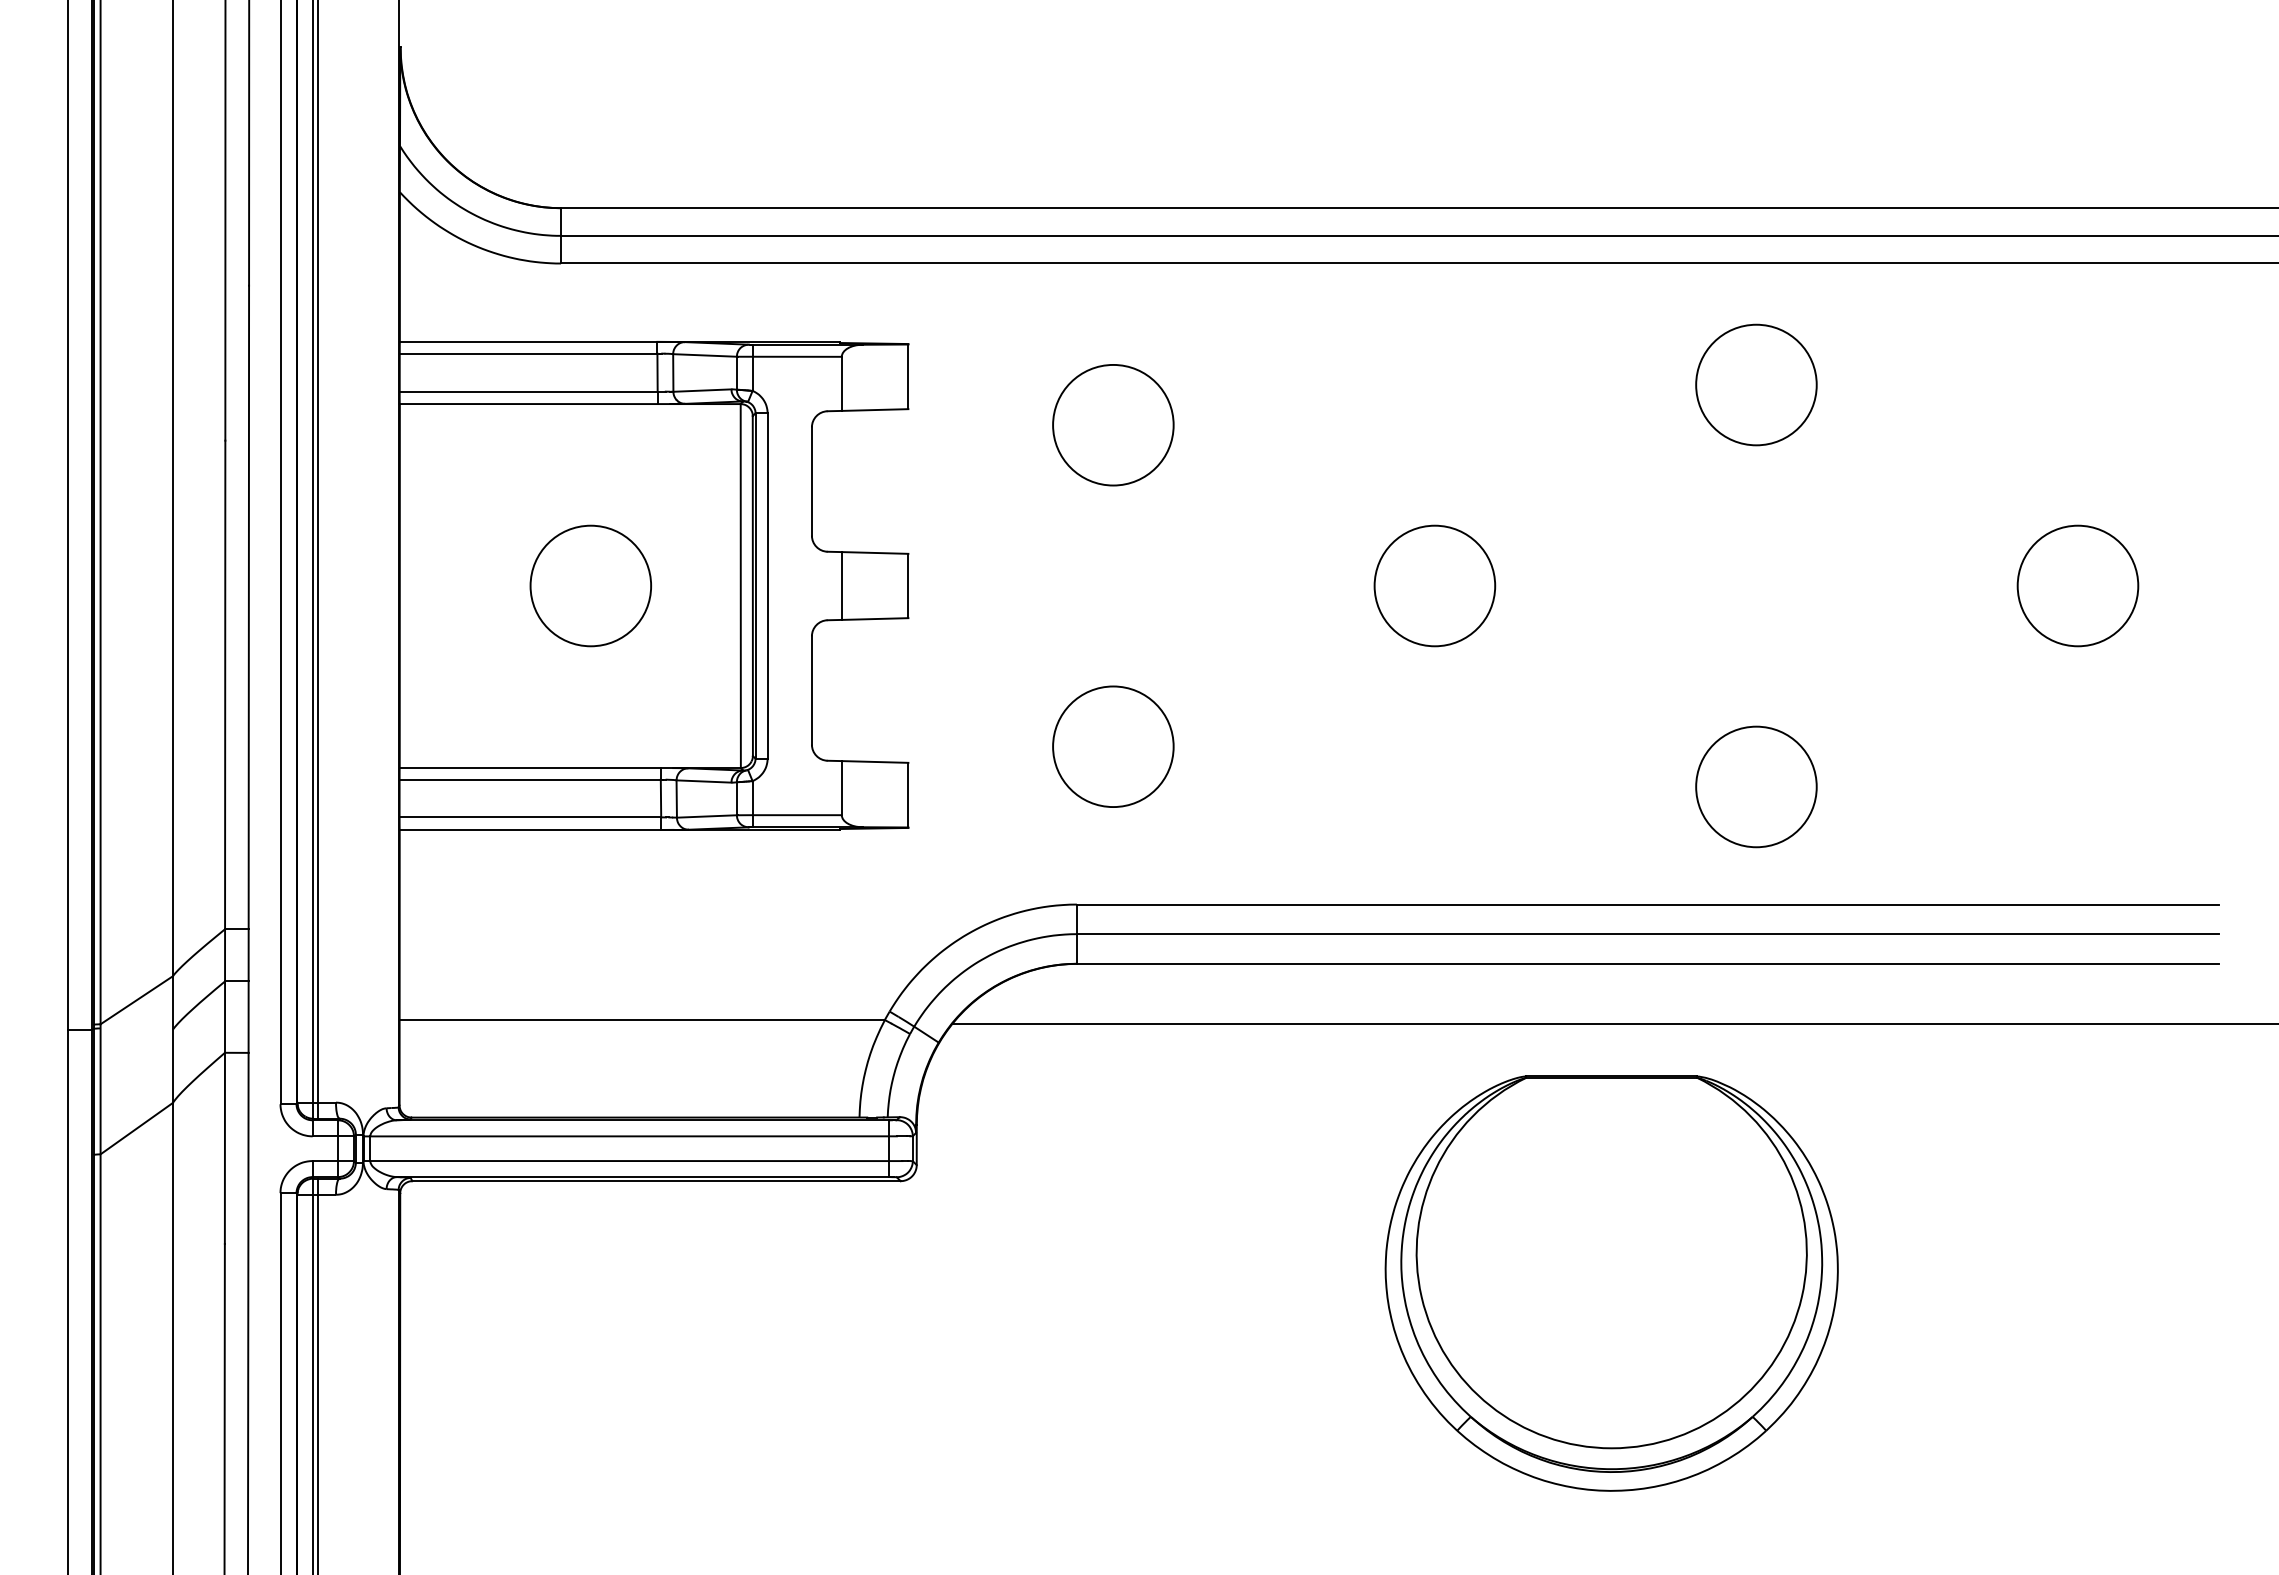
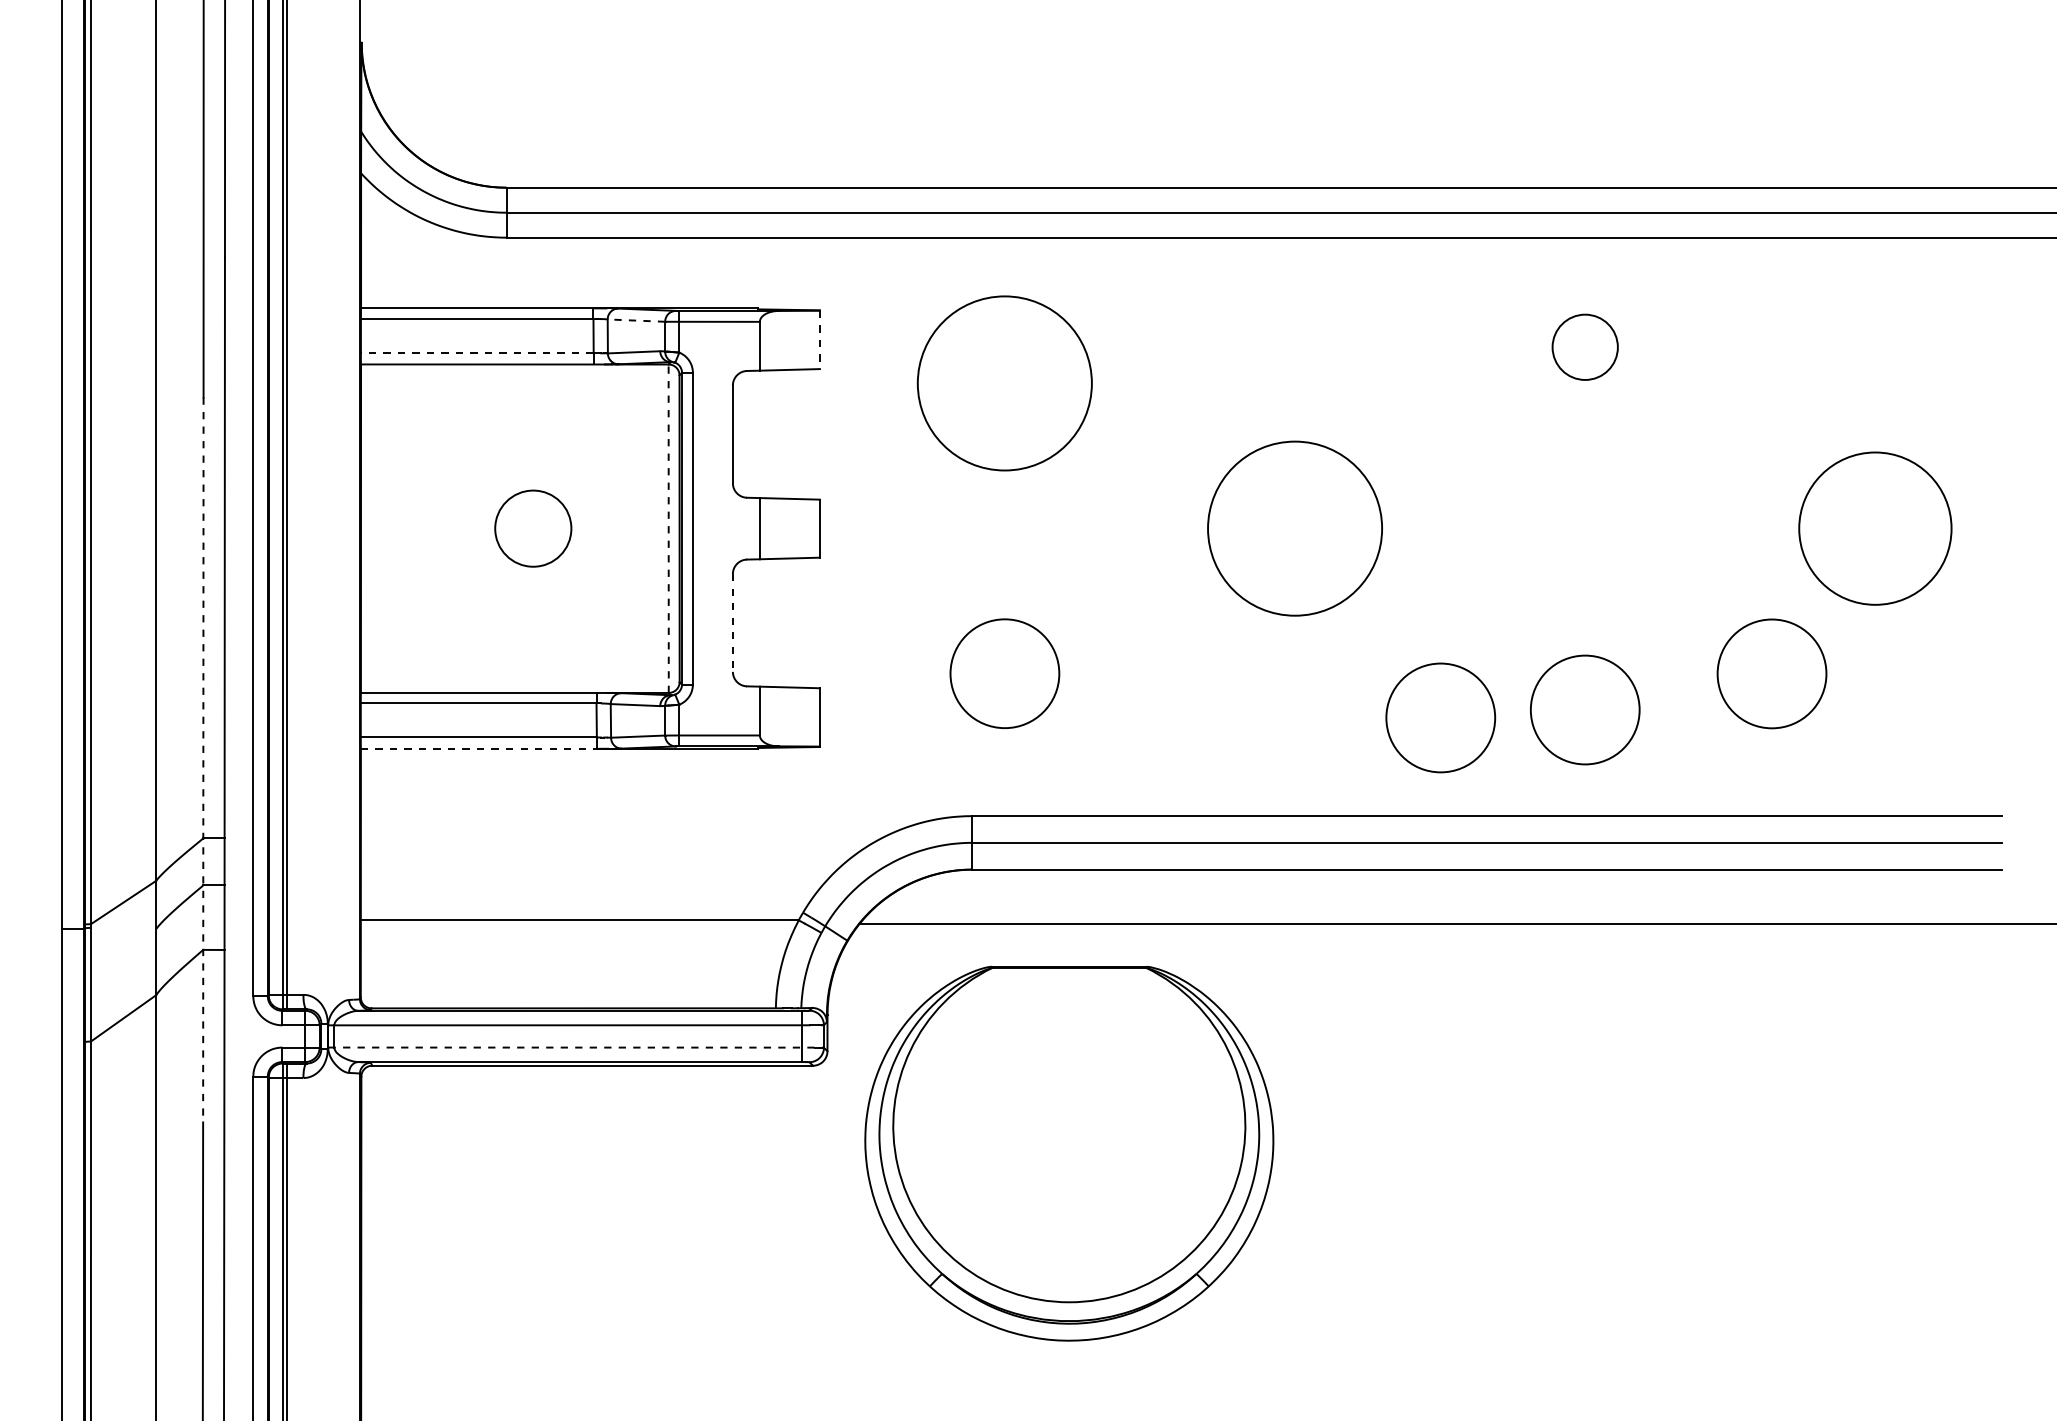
line: (705, 355) -> (636, 320), solid -> dashed
line: (908, 377) -> (820, 340), solid -> dashed
circle: (1756, 384) -> (1585, 346), size x0.6
line: (528, 391) -> (477, 353), solid -> dashed
circle: (1113, 425) -> (1005, 383), size x1.6
circle: (590, 585) -> (533, 528), size x0.7
circle: (1434, 585) -> (1294, 528), size x1.6
circle: (2077, 585) -> (1874, 528), size x1.4
line: (740, 586) -> (668, 529), solid -> dashed
line: (811, 691) -> (732, 623), solid -> dashed
circle: (1963, 746) -> (1772, 673), added
circle: (1596, 795) -> (1440, 717), added
line: (530, 829) -> (478, 748), solid -> dashed
line: (225, 842) -> (203, 760), solid -> dashed
line: (632, 1161) -> (570, 1047), solid -> dashed
part: (1611, 1283) -> (1069, 1153), moved

